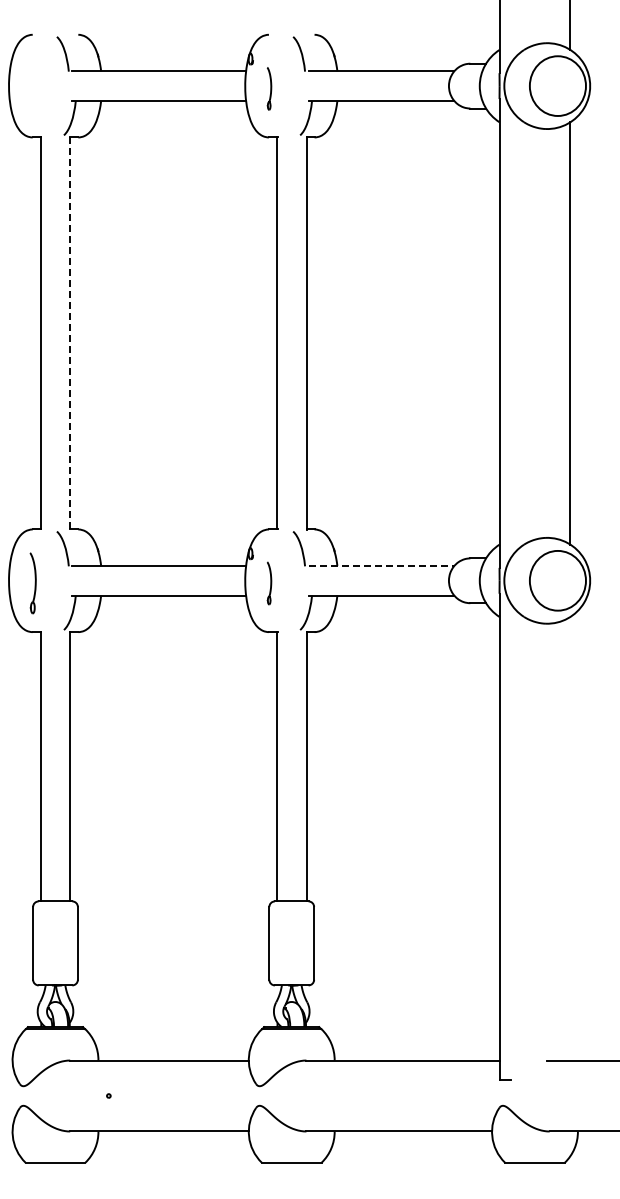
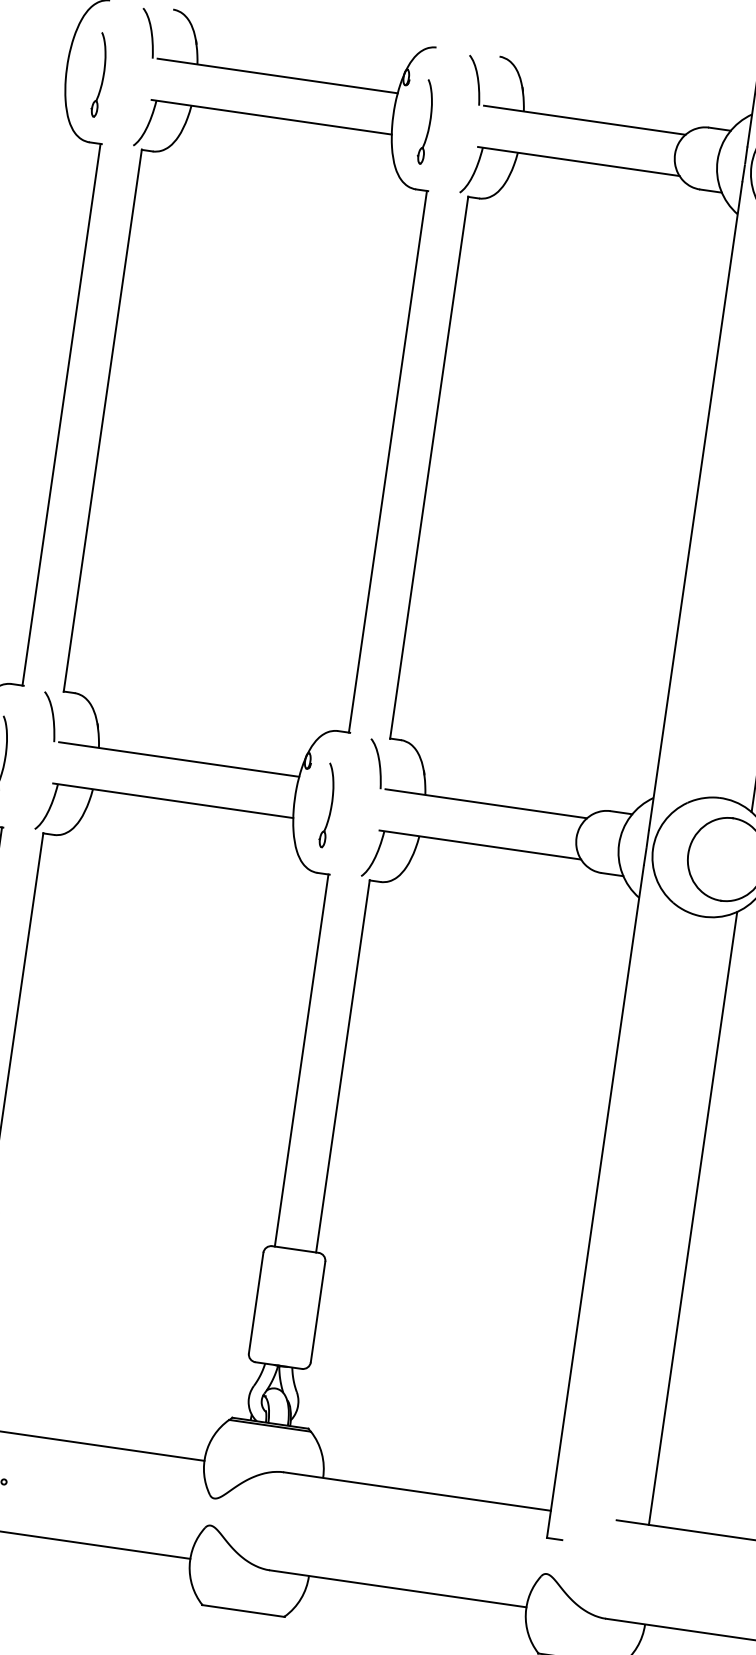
part: (32, 88) -> (99, 74), added
part: (269, 88) -> (426, 121), size x1.43
line: (70, 333) -> (102, 420), dashed -> solid
line: (381, 565) -> (486, 803), dashed -> solid
part: (269, 583) -> (328, 805), size x1.43
line: (570, 838) -> (693, 1218), added

